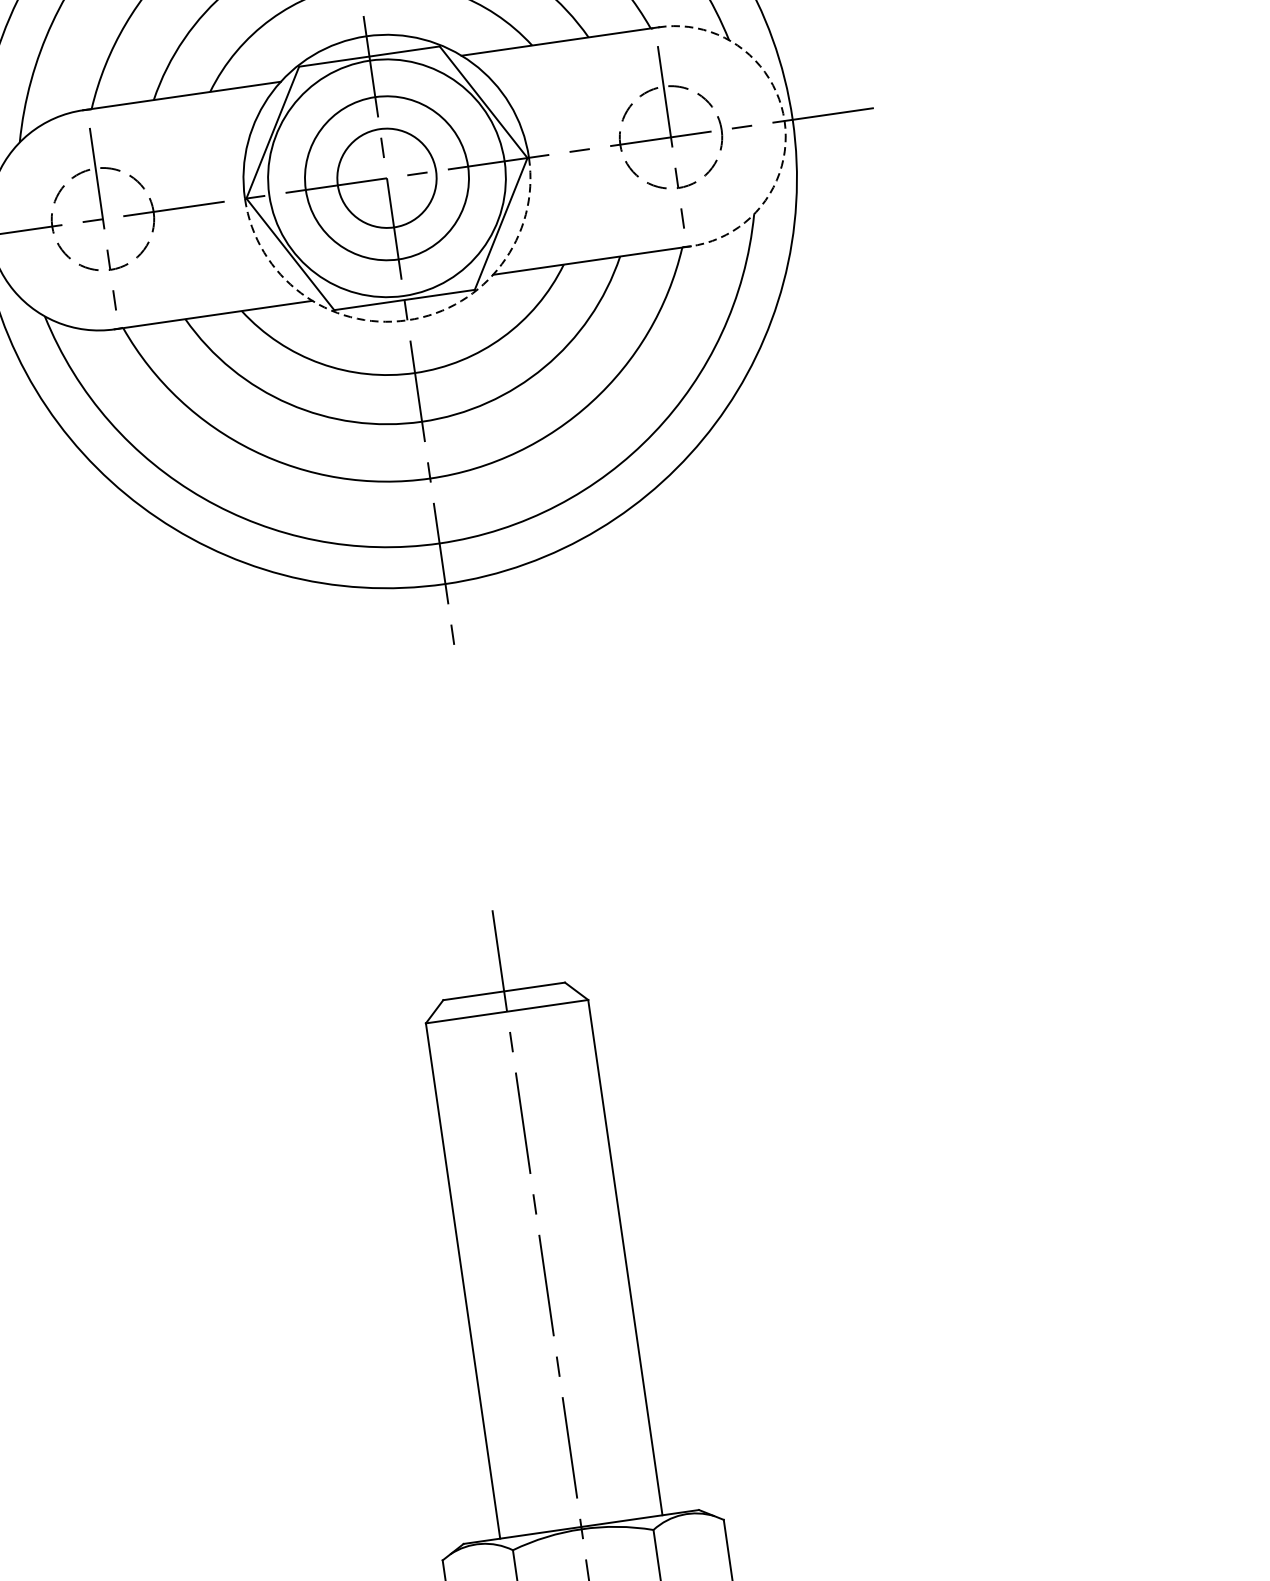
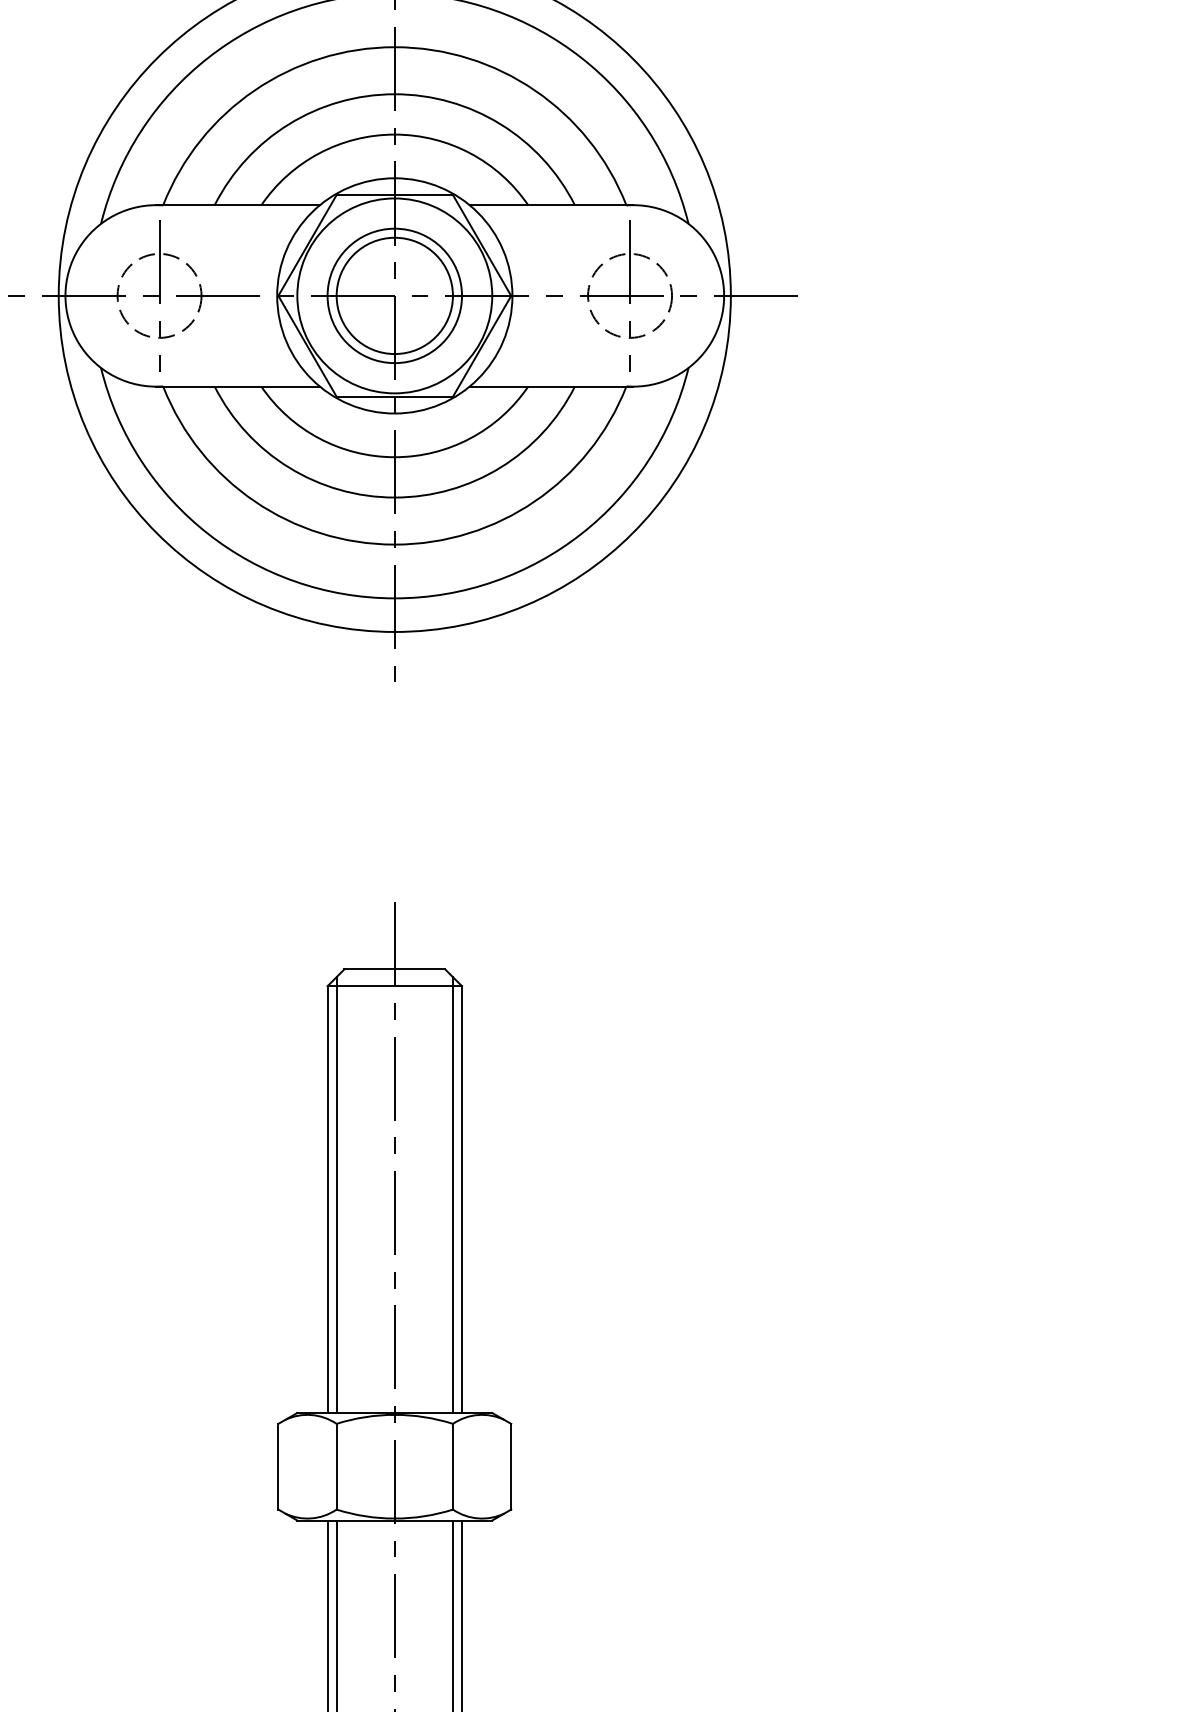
arc: (784, 120) -> (724, 295), dashed -> solid
circle: (386, 177) -> (394, 295), size x1.43
arc: (407, 320) -> (394, 413), dashed -> solid
line: (612, 1253) -> (452, 1194), added
line: (472, 1273) -> (336, 1194), added

